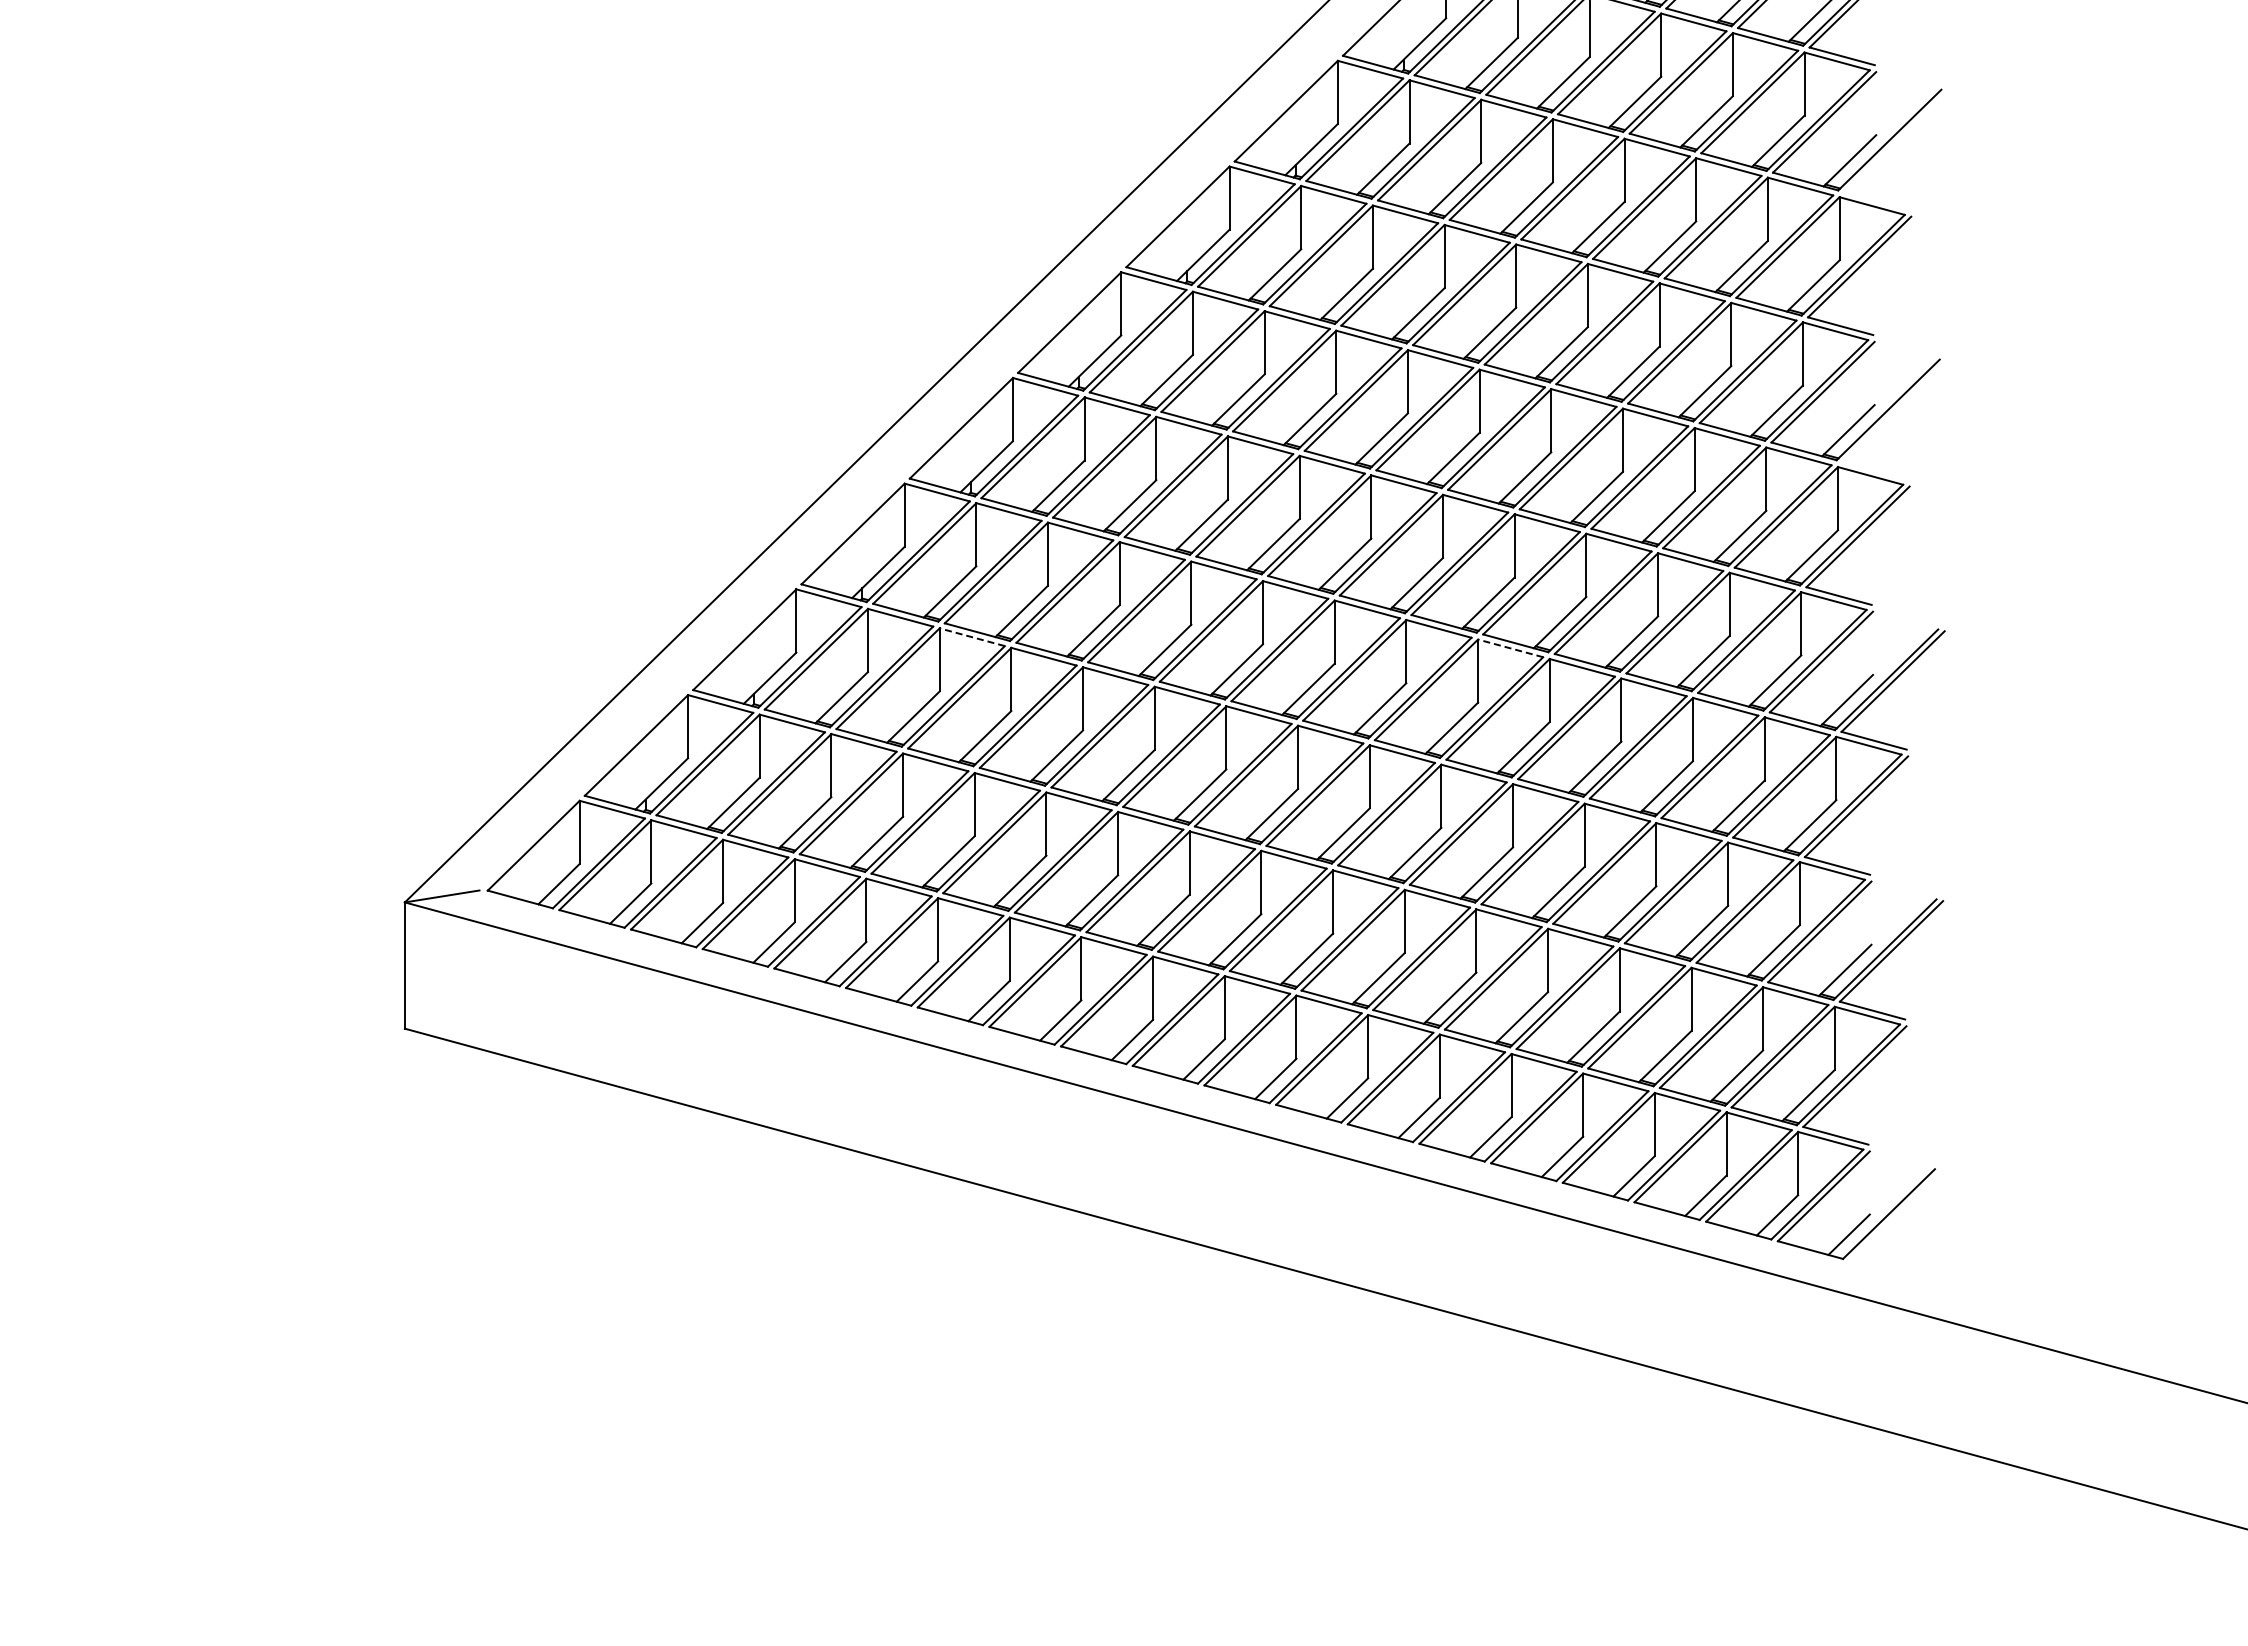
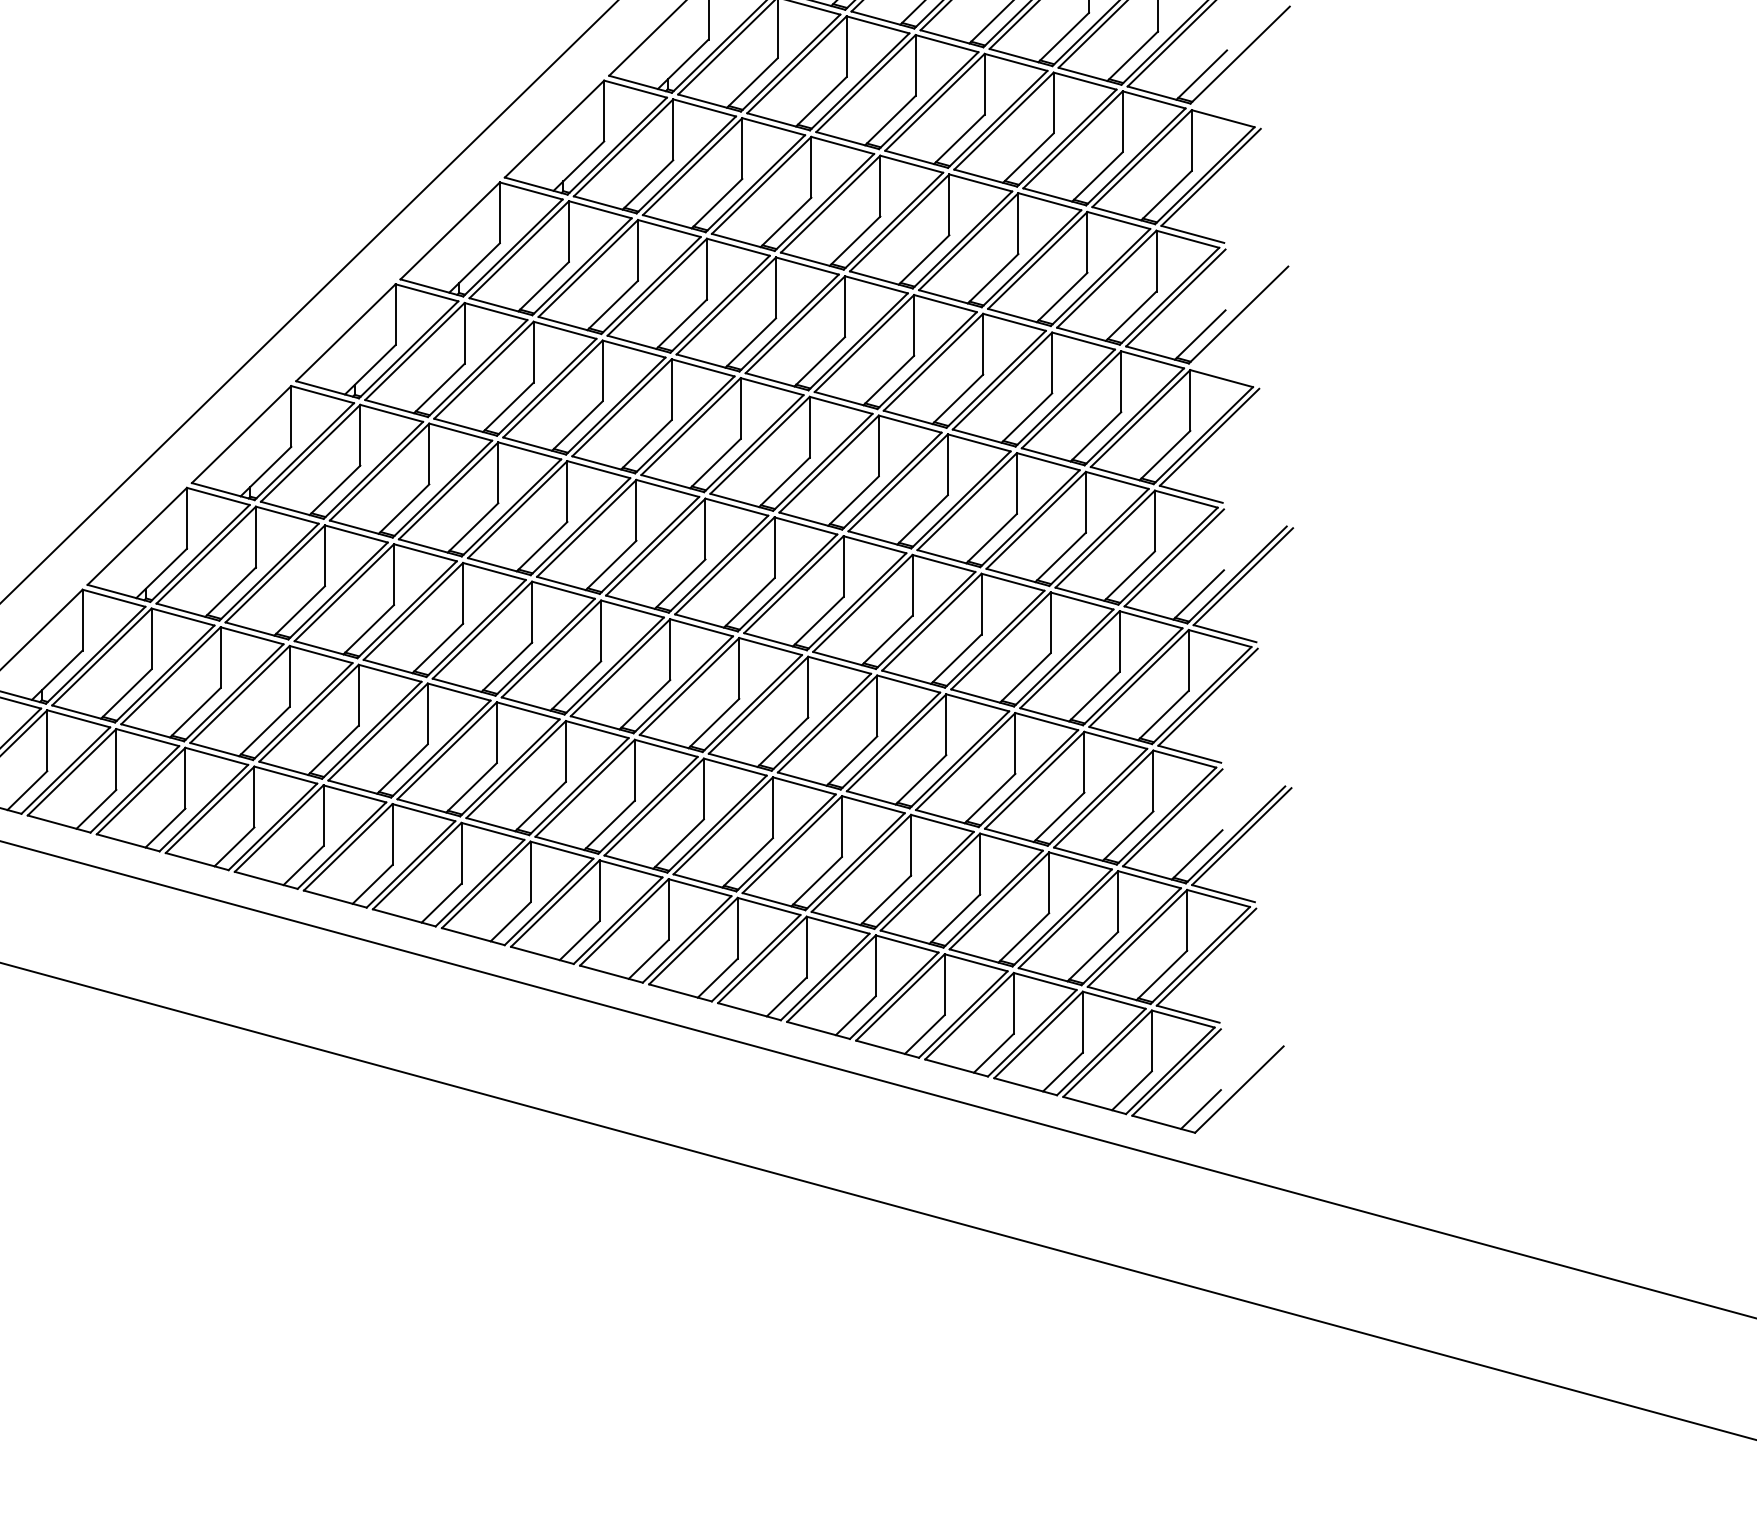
line: (972, 637) -> (356, 534), dashed -> solid
line: (1510, 648) -> (874, 544), dashed -> solid

